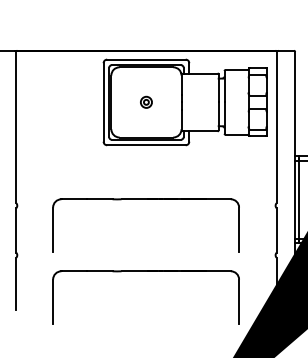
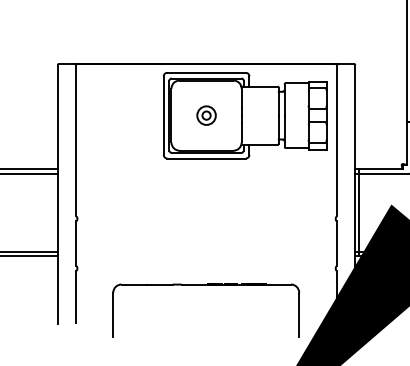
part: (146, 102) -> (206, 115), size x1.67
part: (146, 200) -> (206, 213), removed

